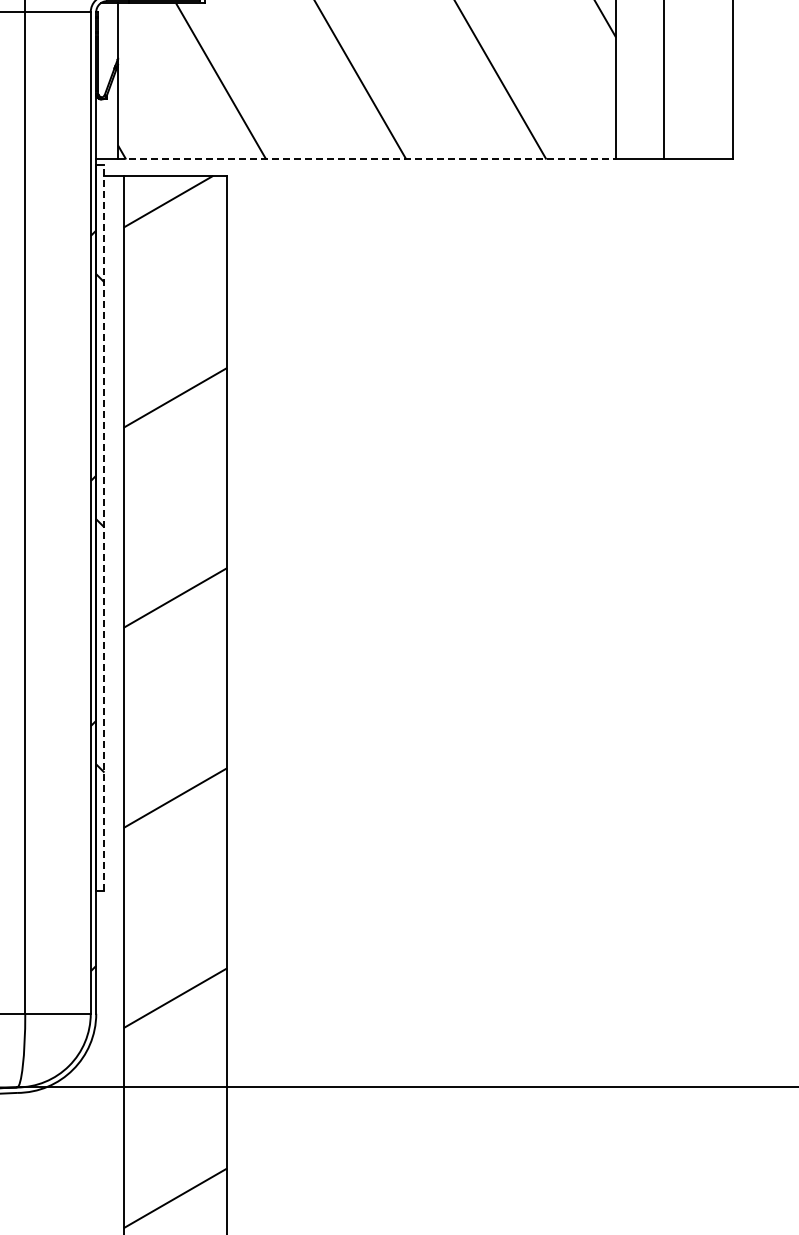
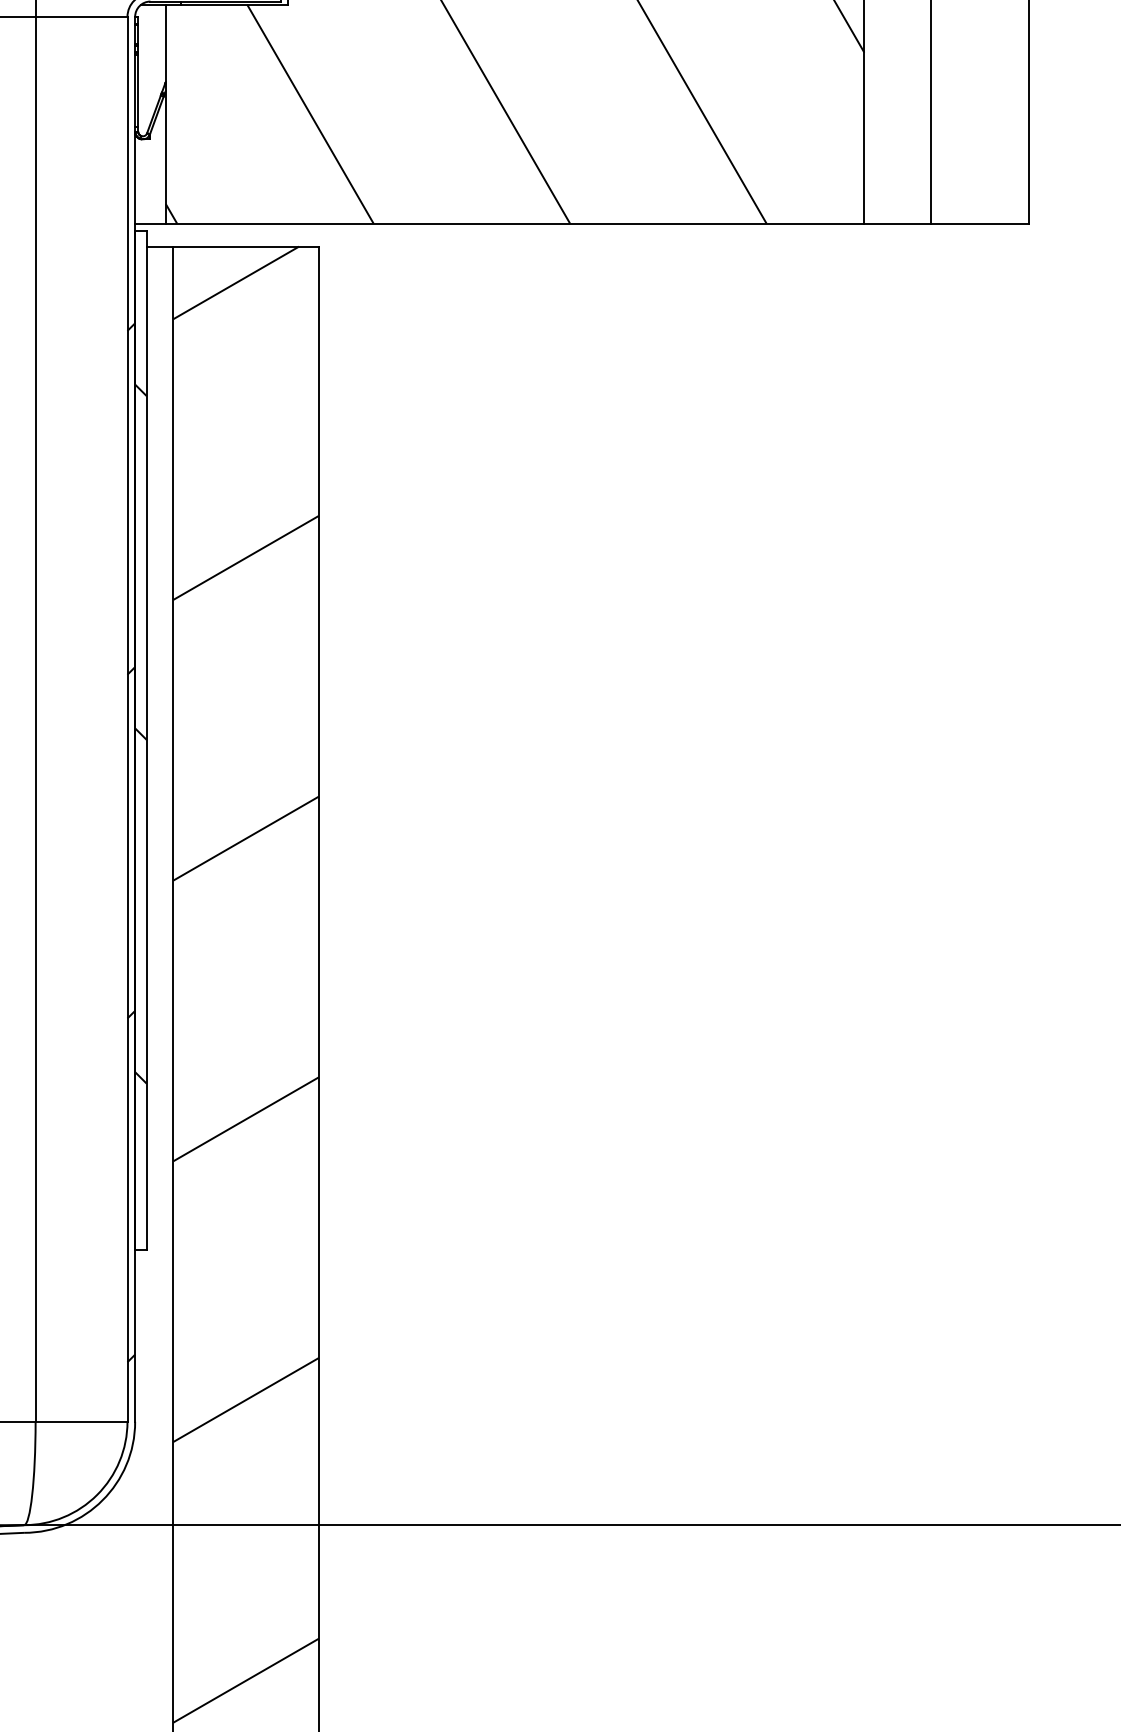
line: (367, 159) -> (515, 223), dashed -> solid
line: (104, 527) -> (146, 739), dashed -> solid

